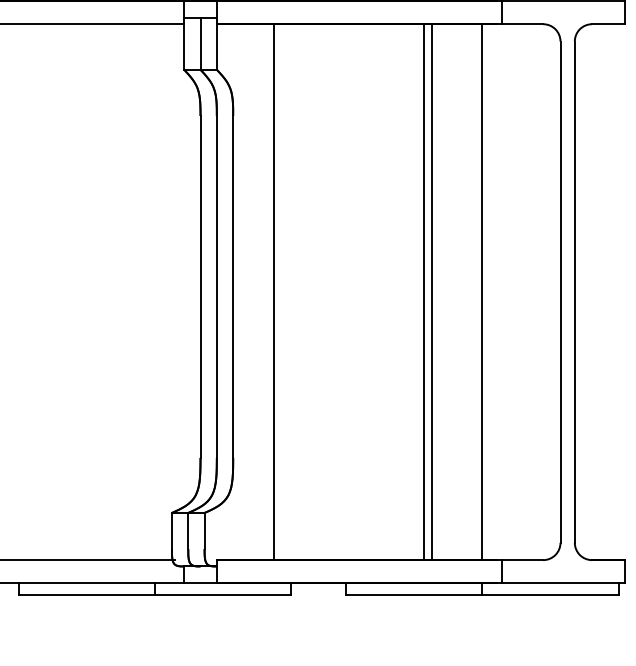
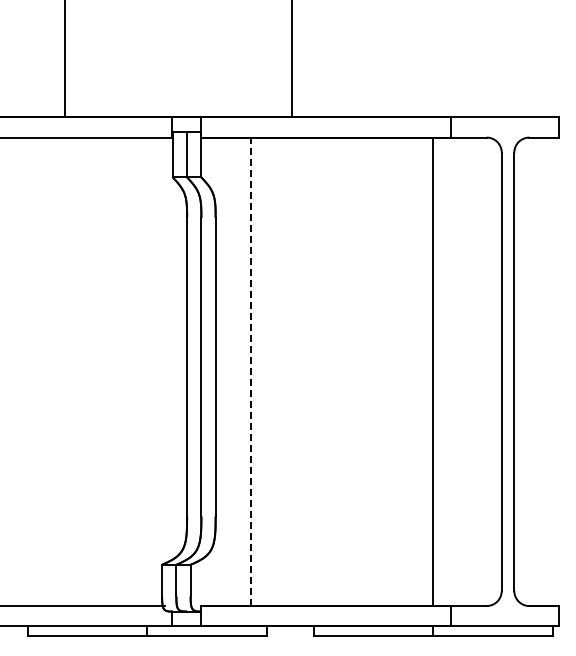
line: (274, 291) -> (251, 371), solid -> dashed
line: (424, 291) -> (382, 371), removed
line: (432, 291) -> (389, 371), removed

